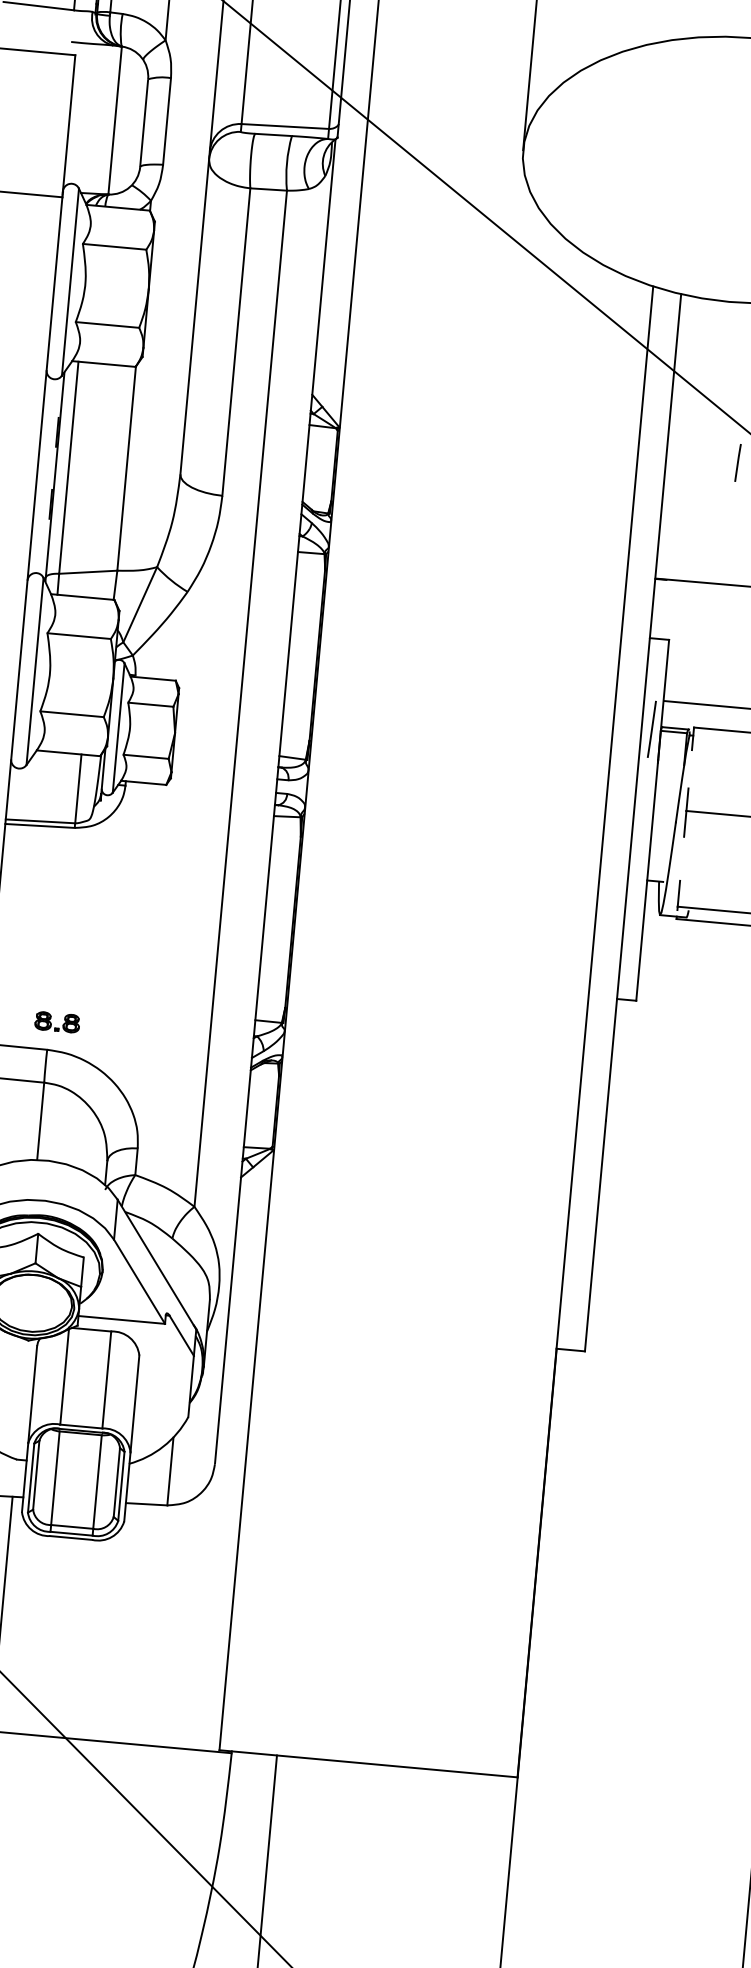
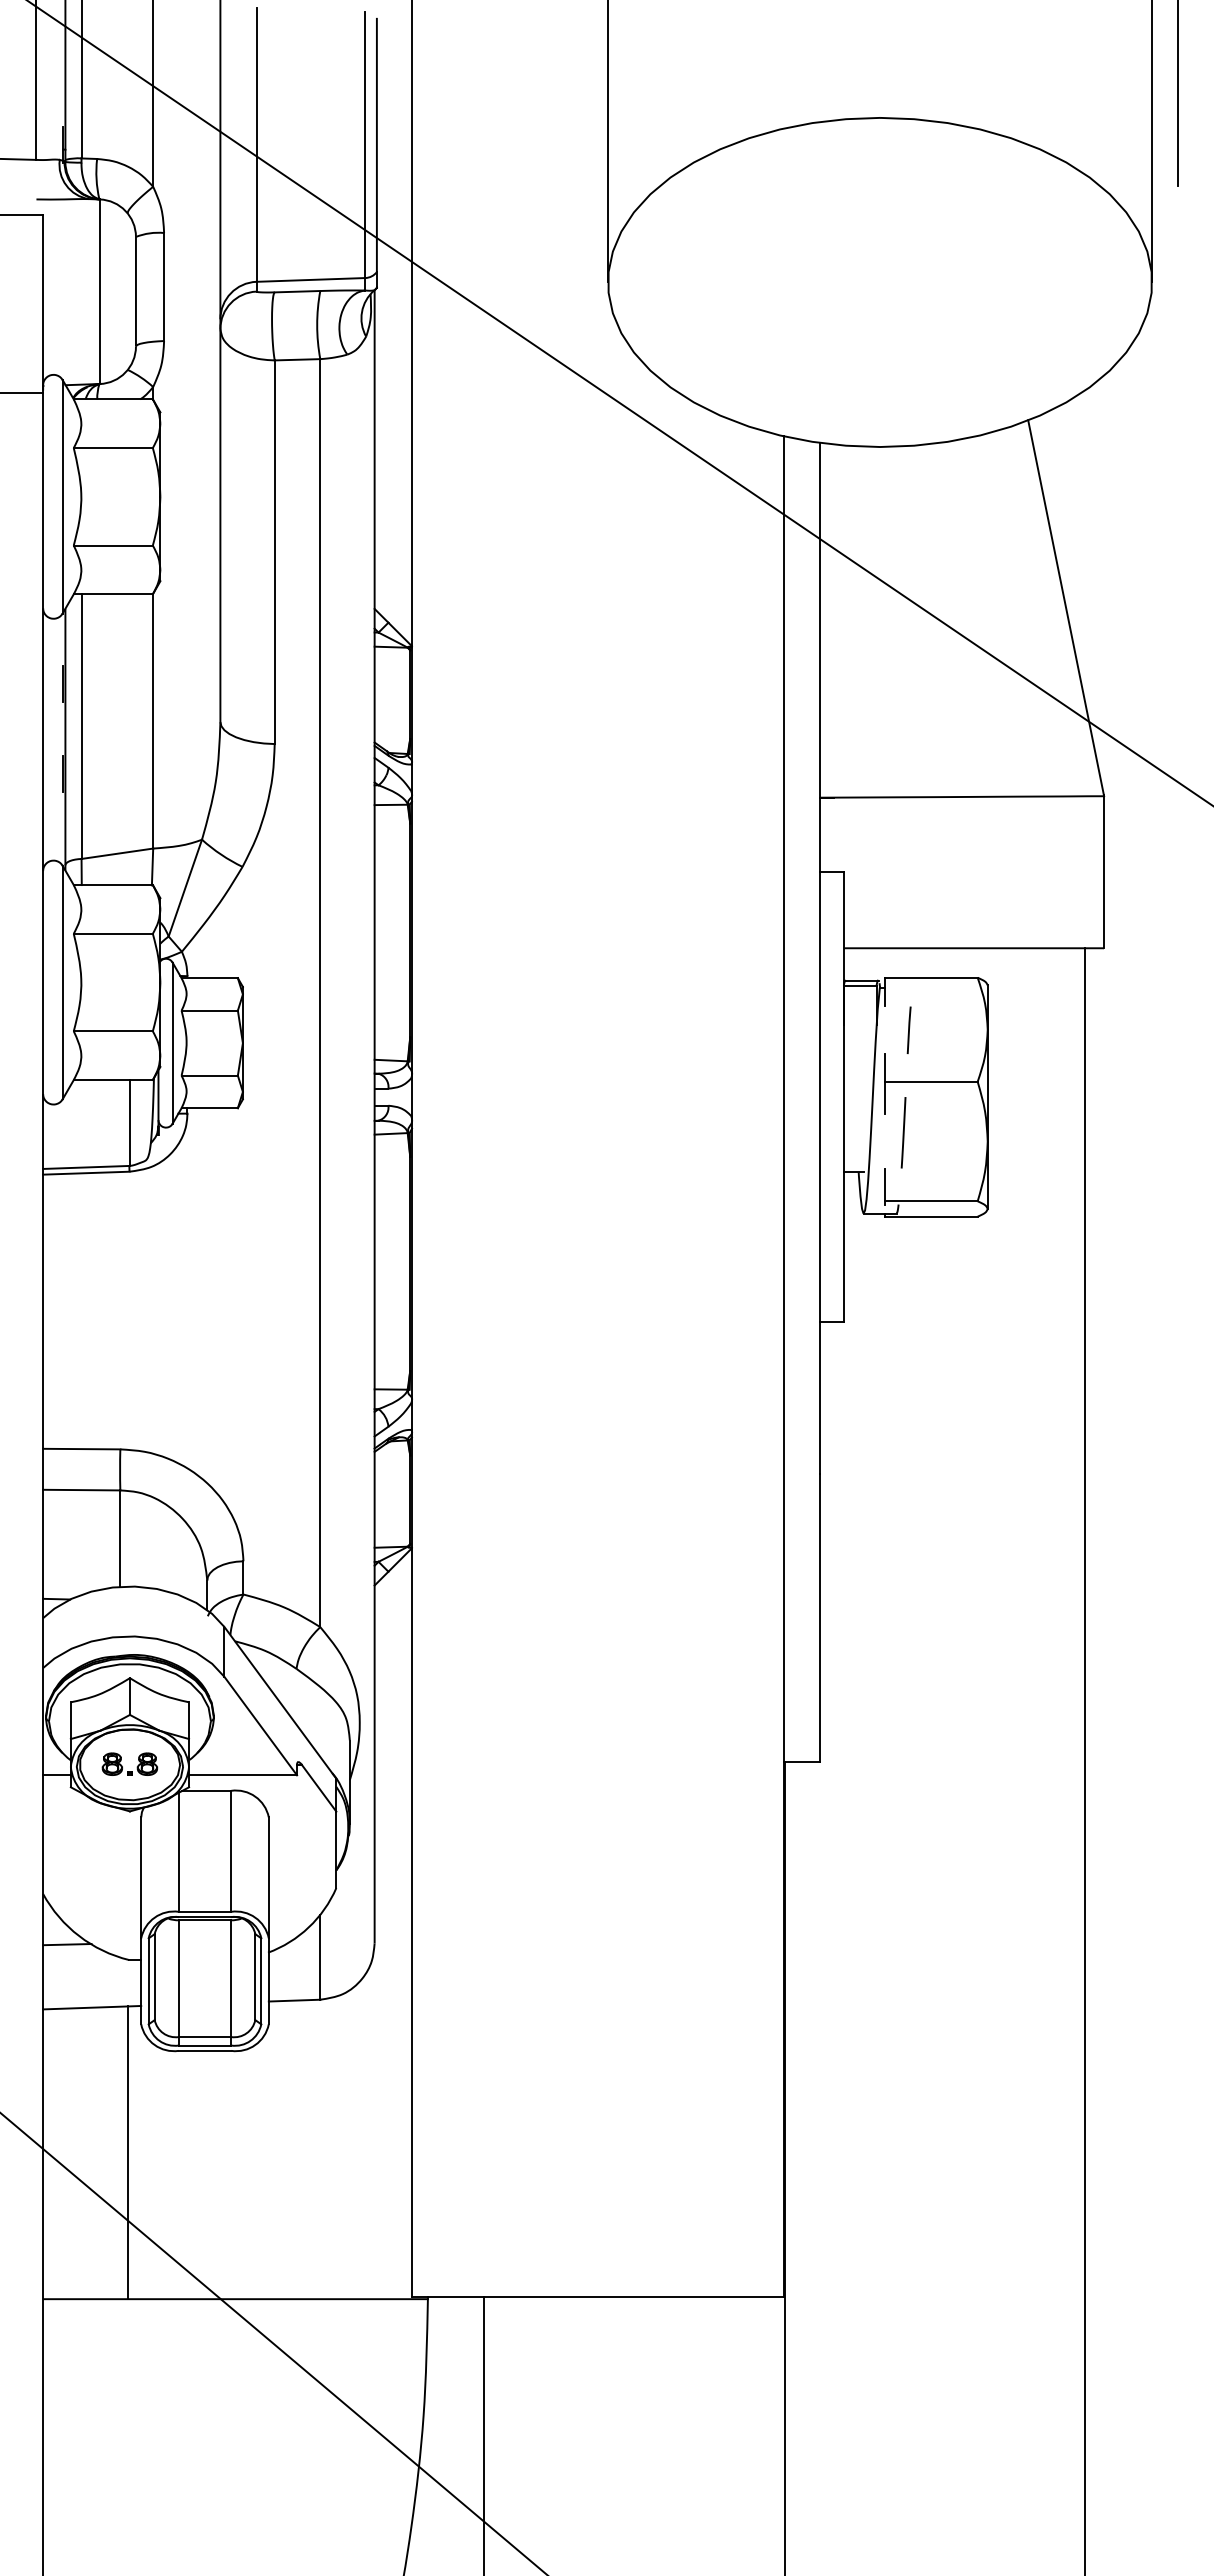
line: (737, 462) -> (908, 1029), moved
line: (651, 729) -> (903, 1132), moved
part: (51, 1022) -> (122, 1765), moved

